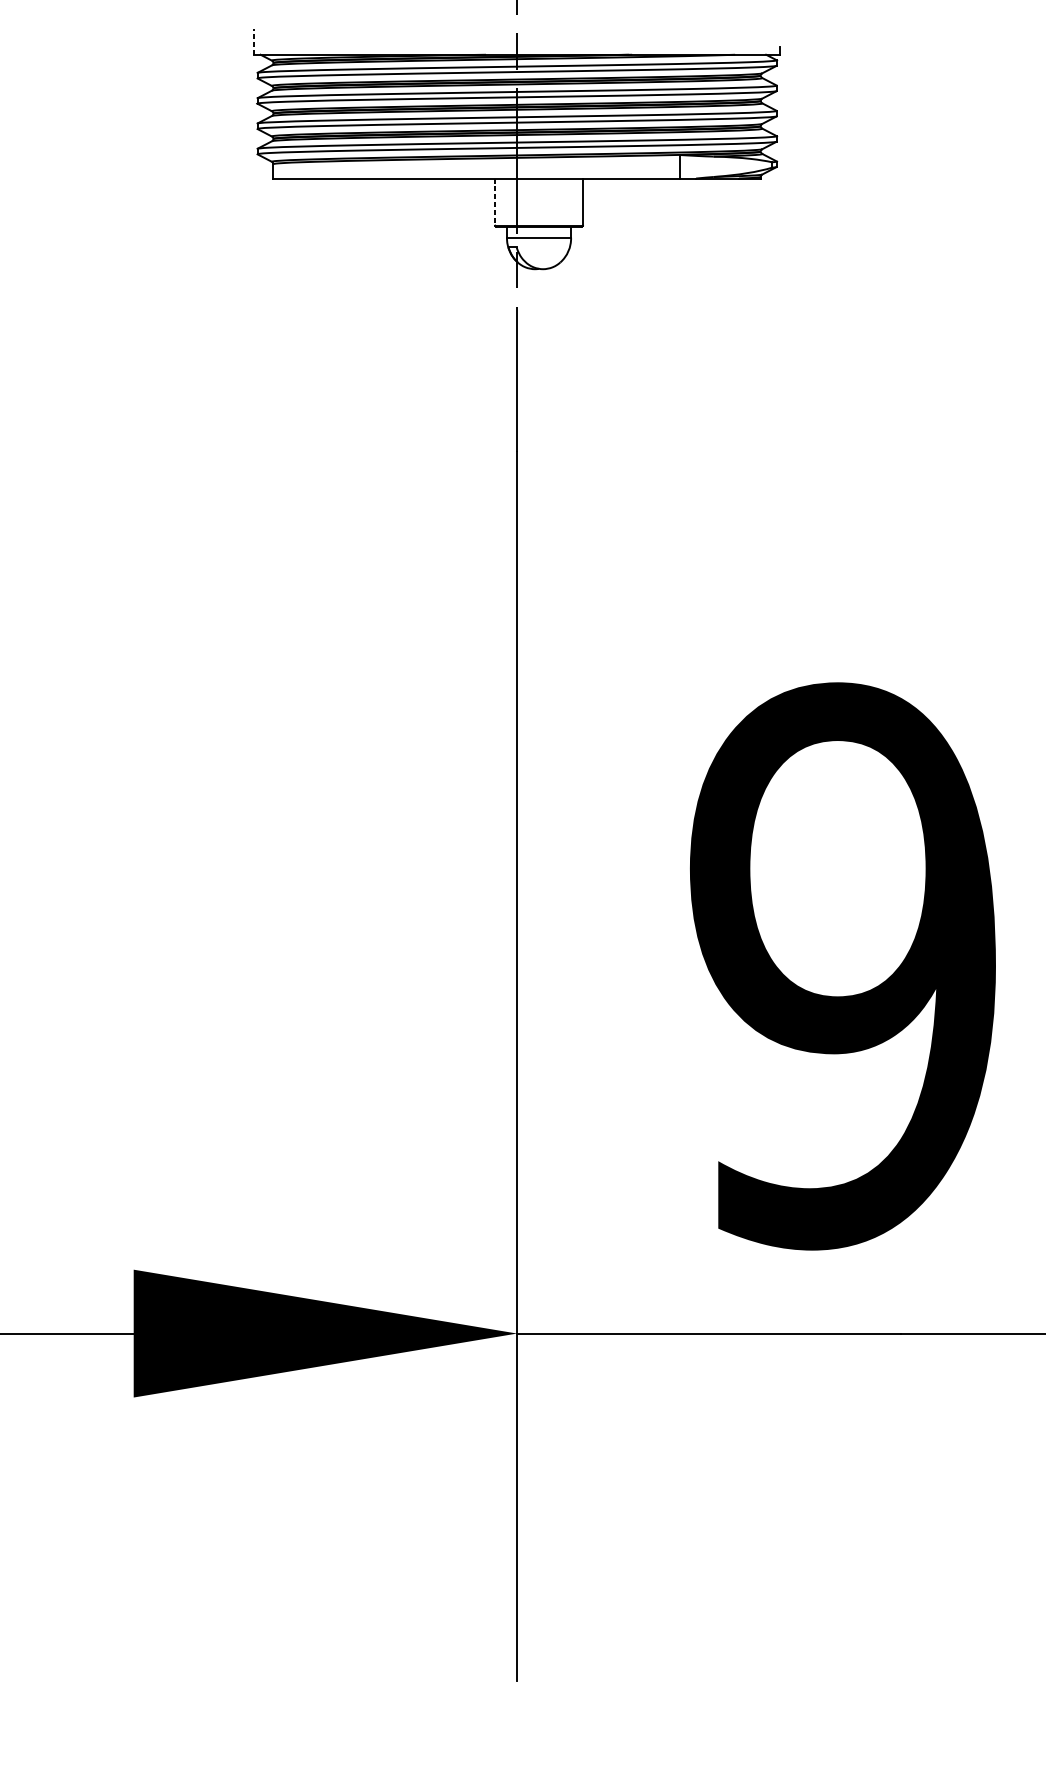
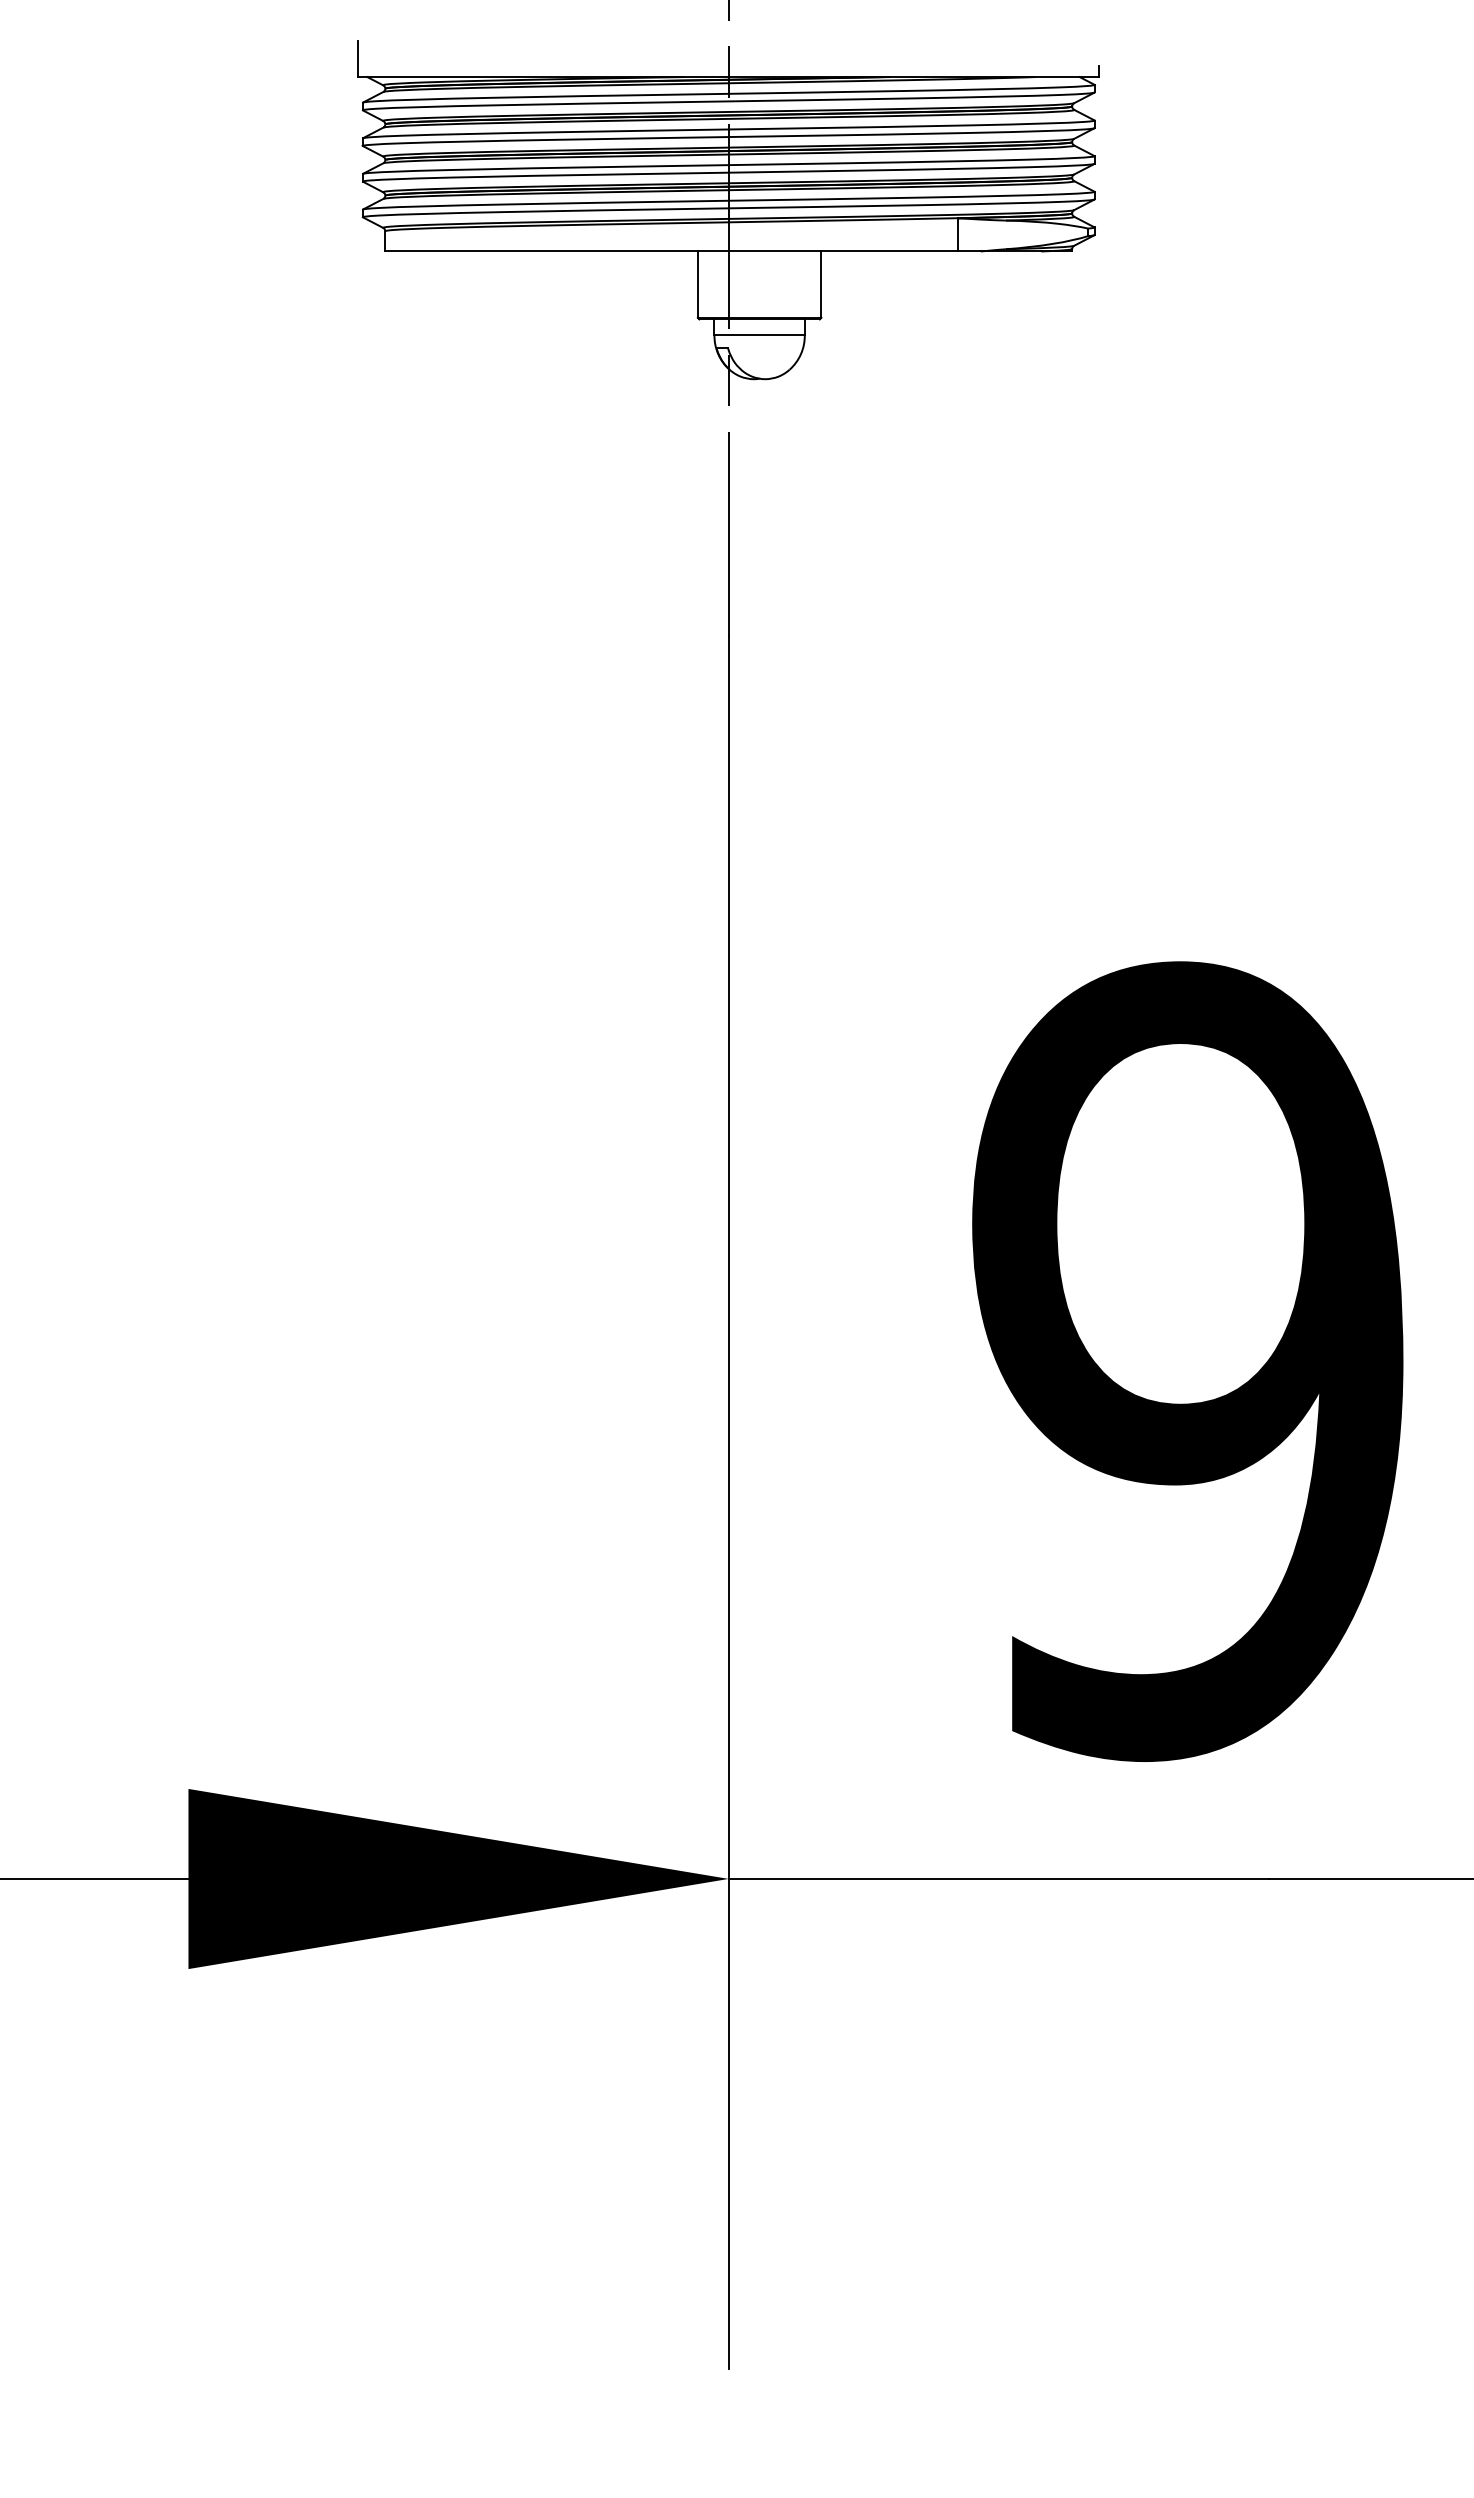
line: (254, 42) -> (358, 59), dashed -> solid
line: (494, 202) -> (697, 285), dashed -> solid

